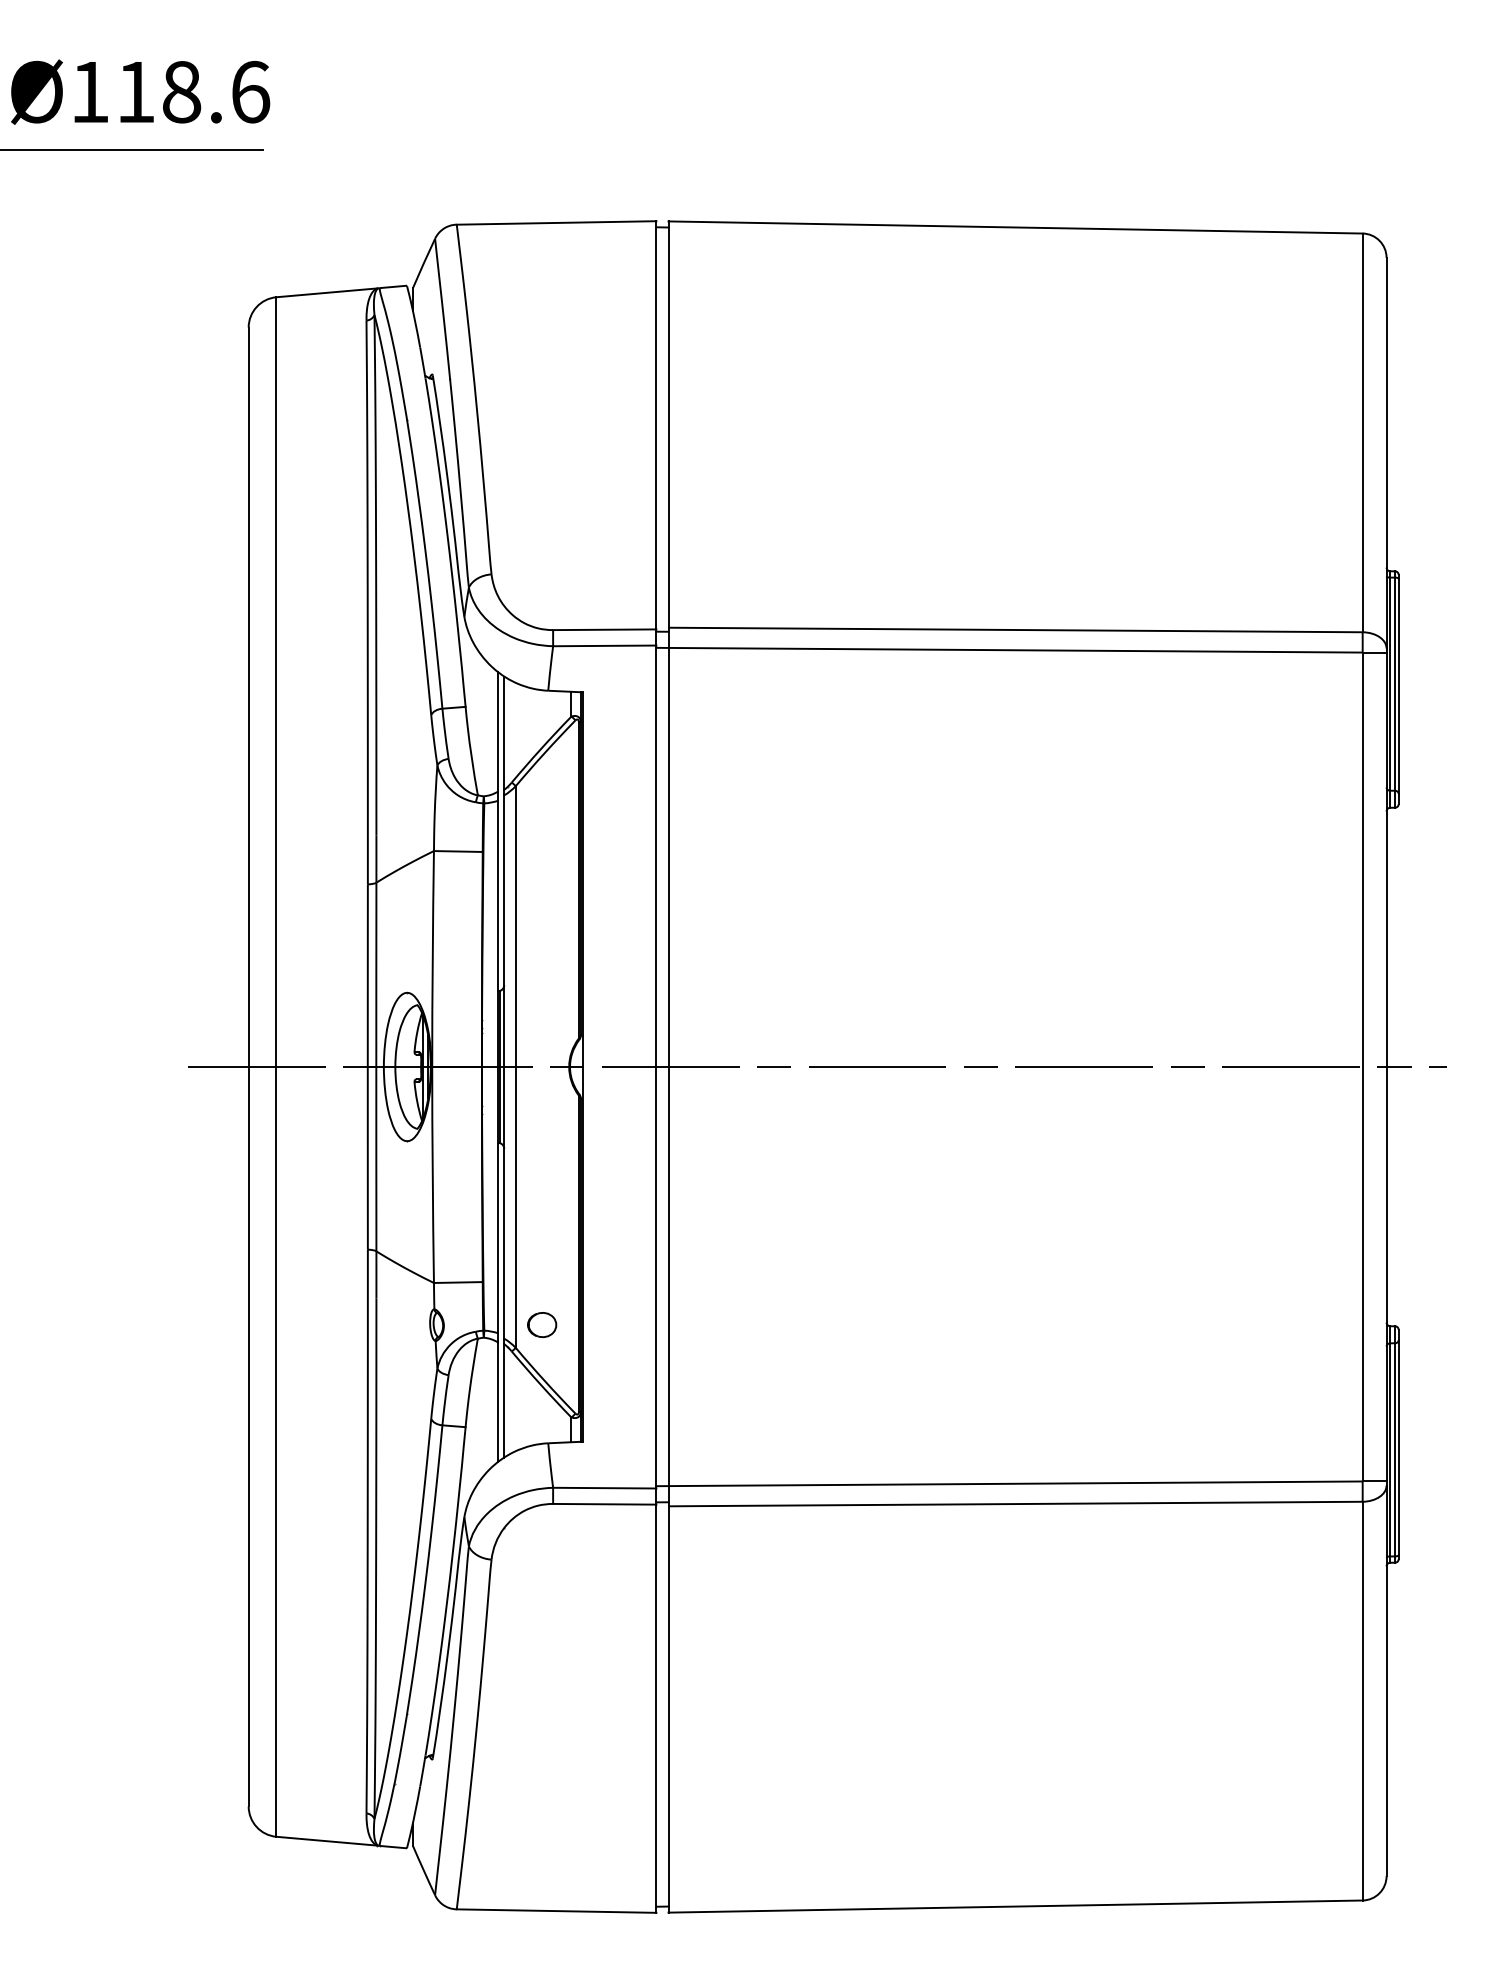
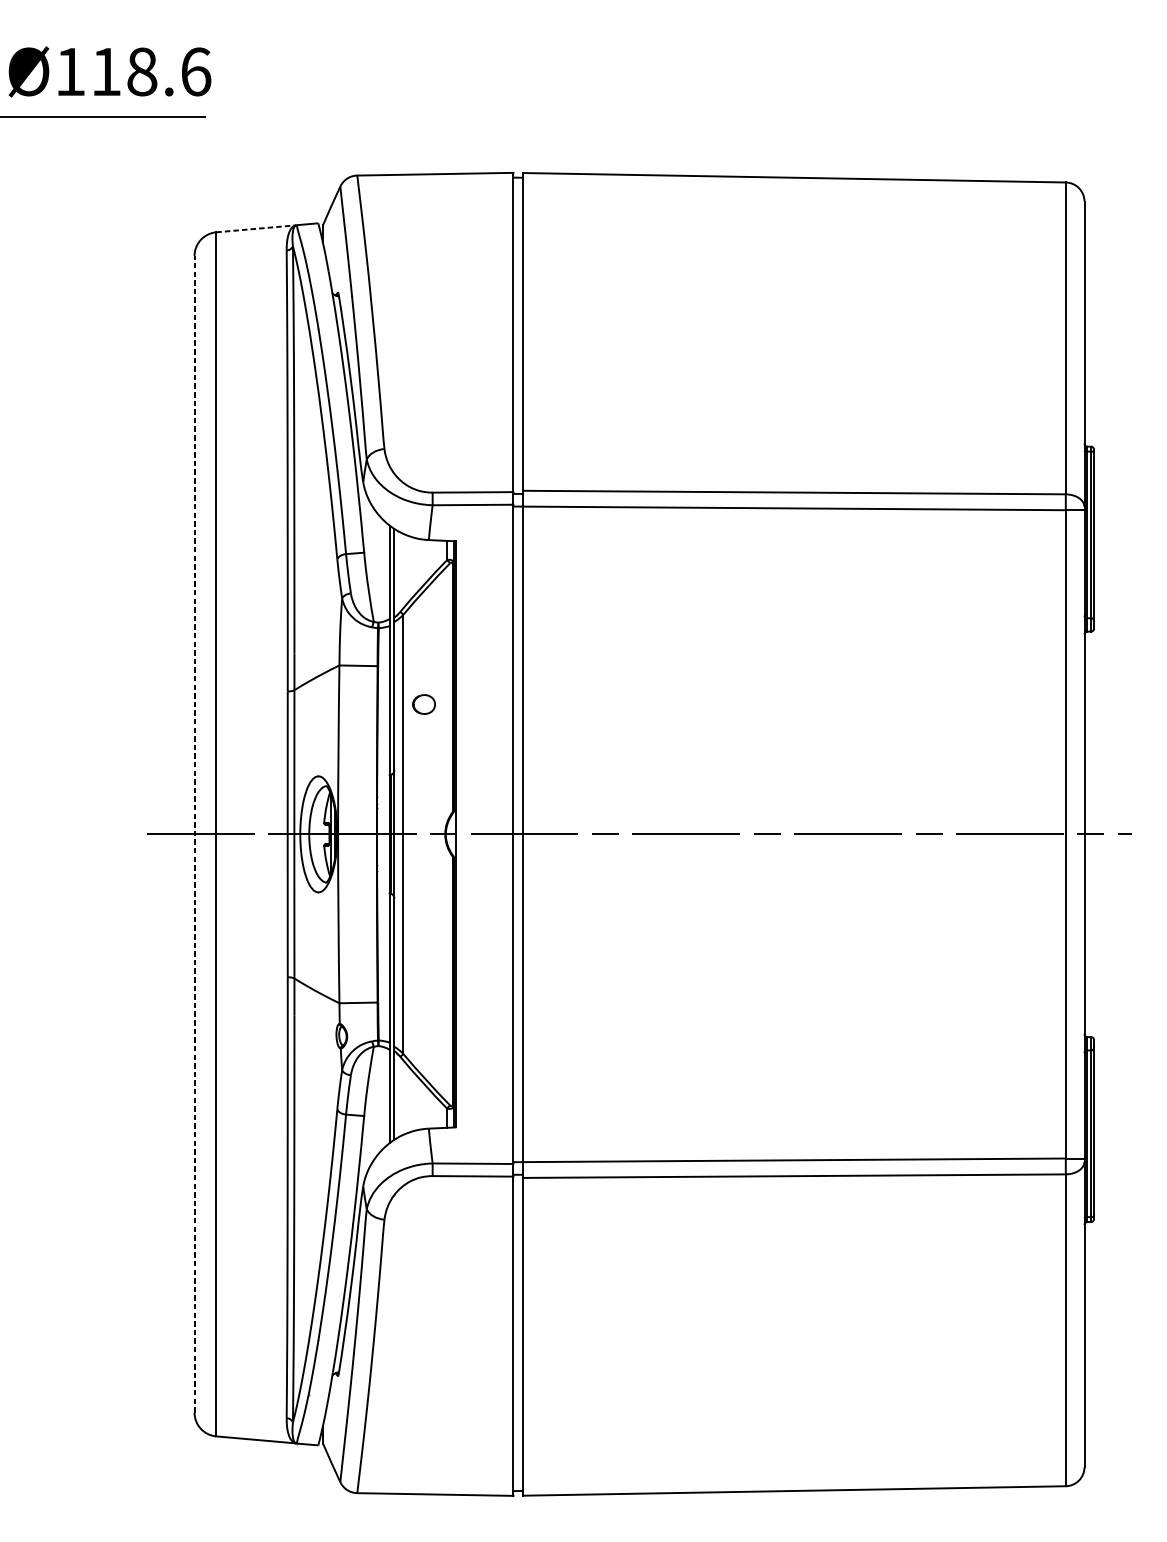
line: (327, 292) -> (256, 228), solid -> dashed
line: (248, 1066) -> (194, 833), solid -> dashed
part: (542, 1325) -> (424, 704), moved

